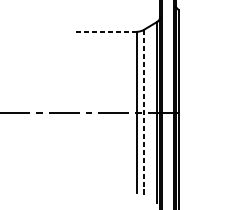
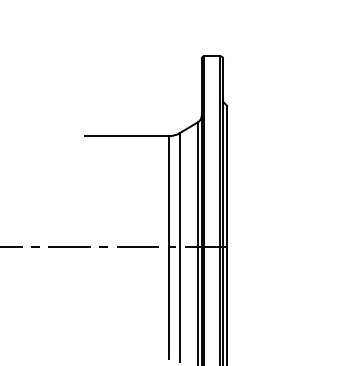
line: (105, 32) -> (126, 136), dashed -> solid
line: (144, 112) -> (179, 247), dashed -> solid

